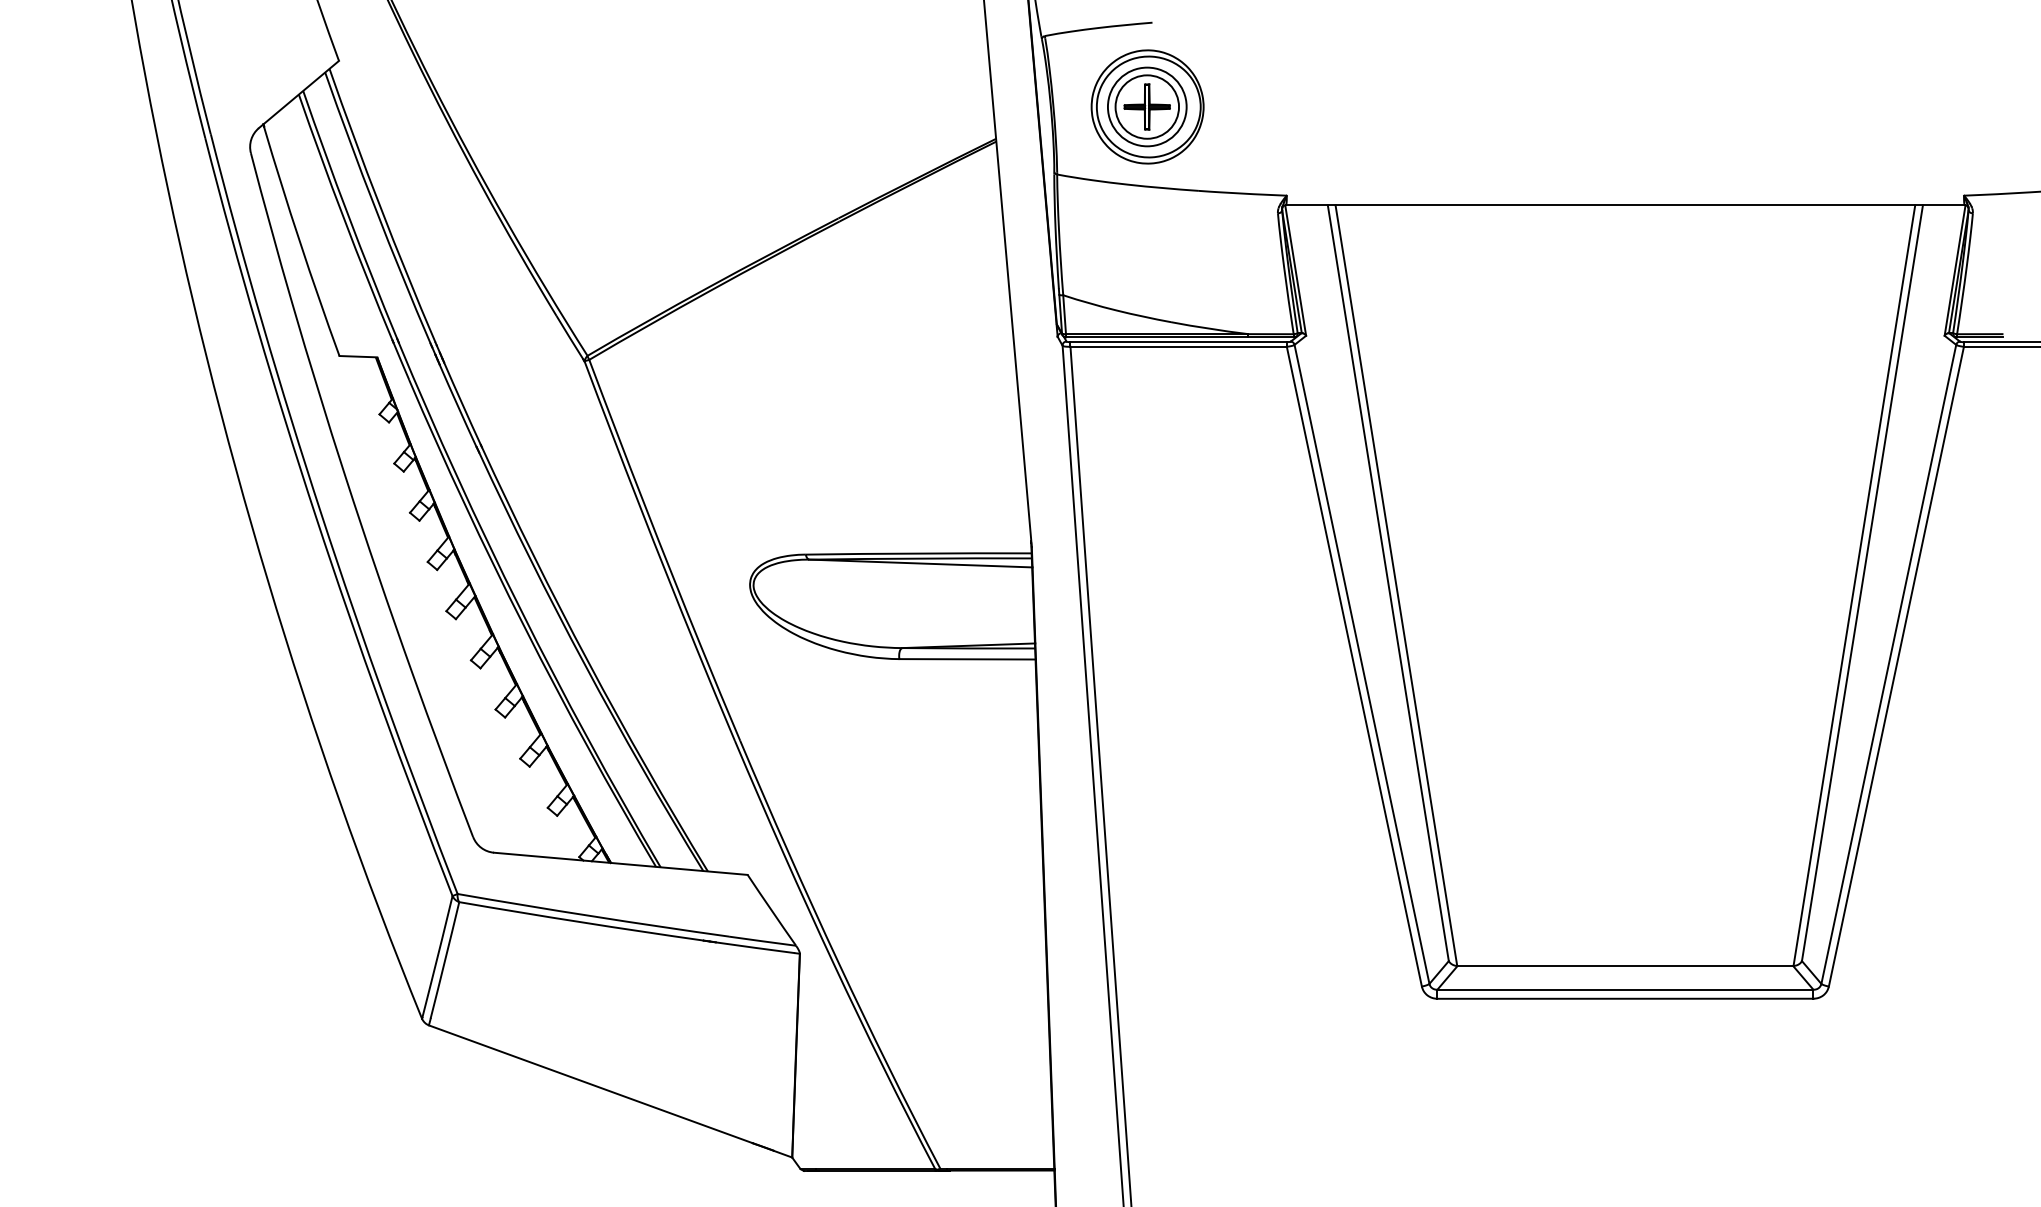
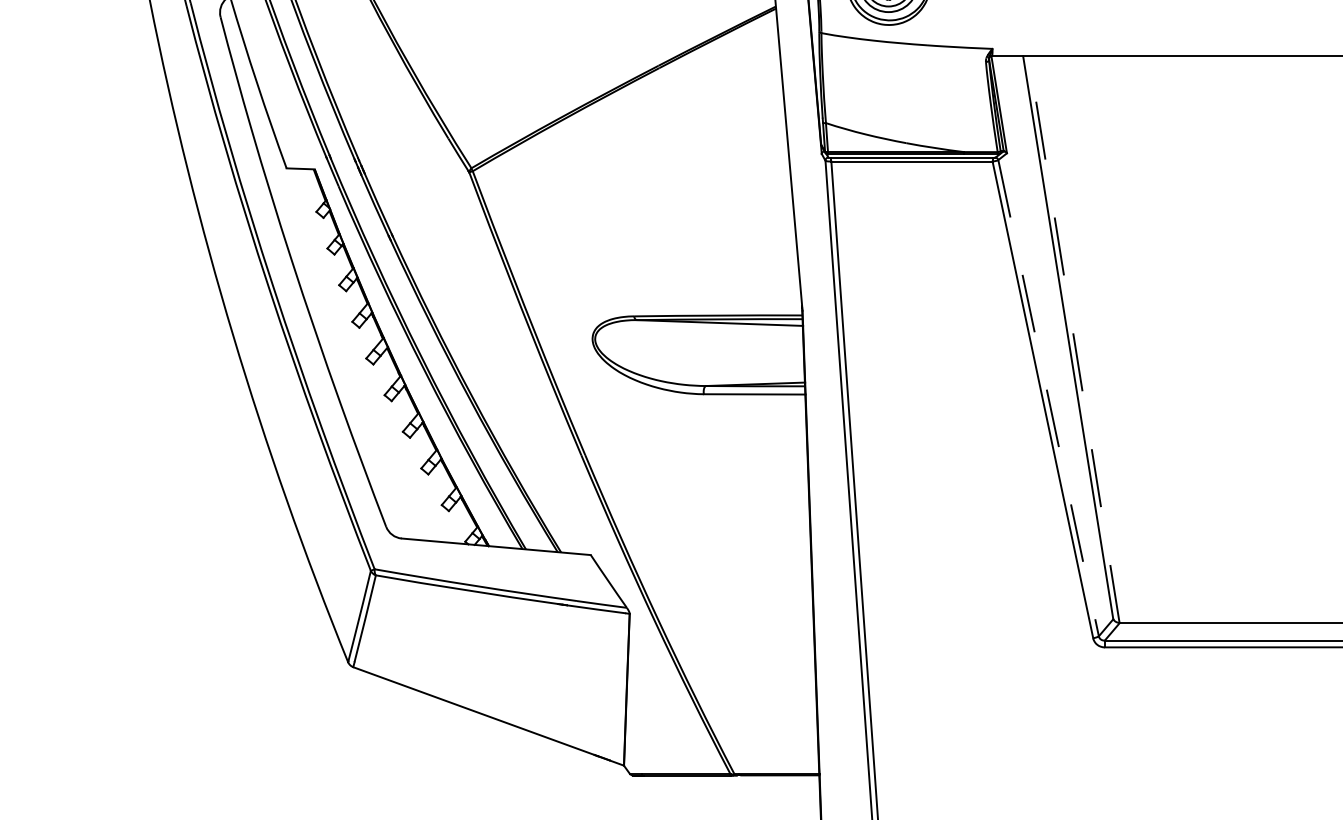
line: (1396, 585) -> (1074, 339), solid -> dashed
line: (1362, 664) -> (1048, 398), solid -> dashed

